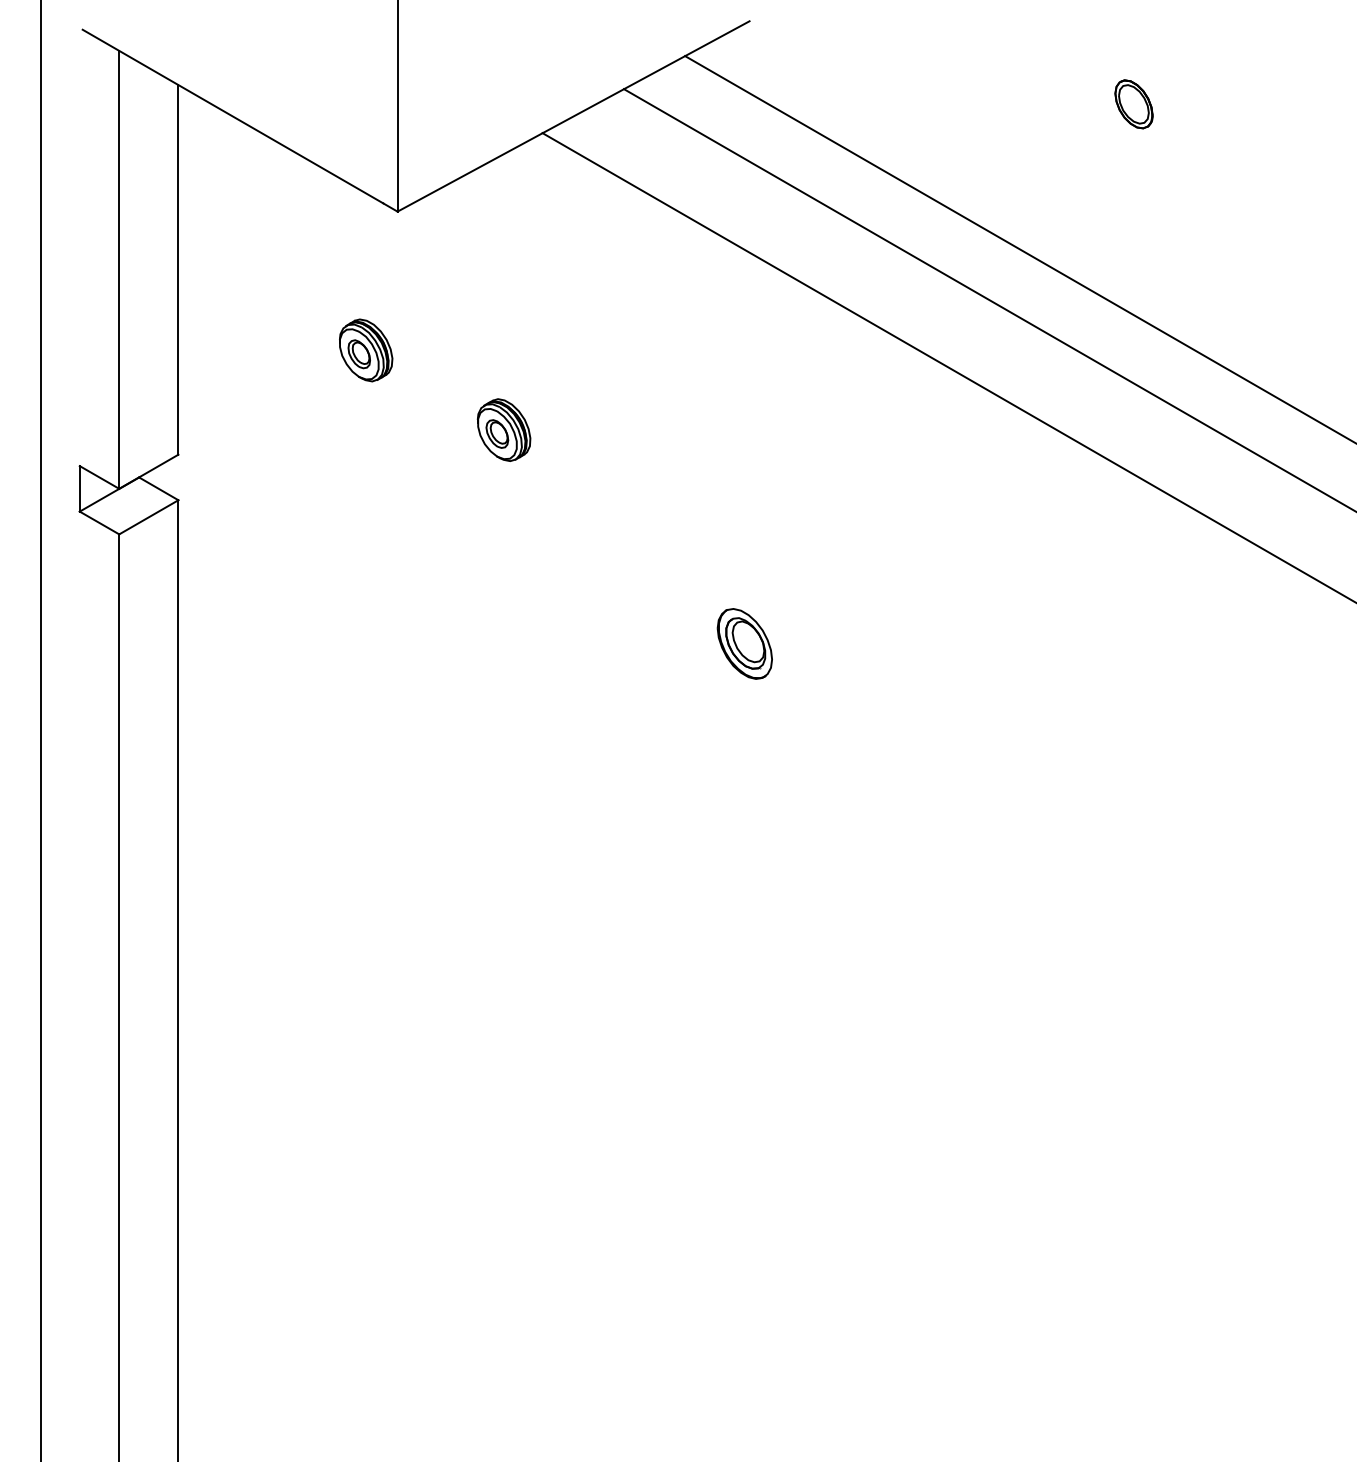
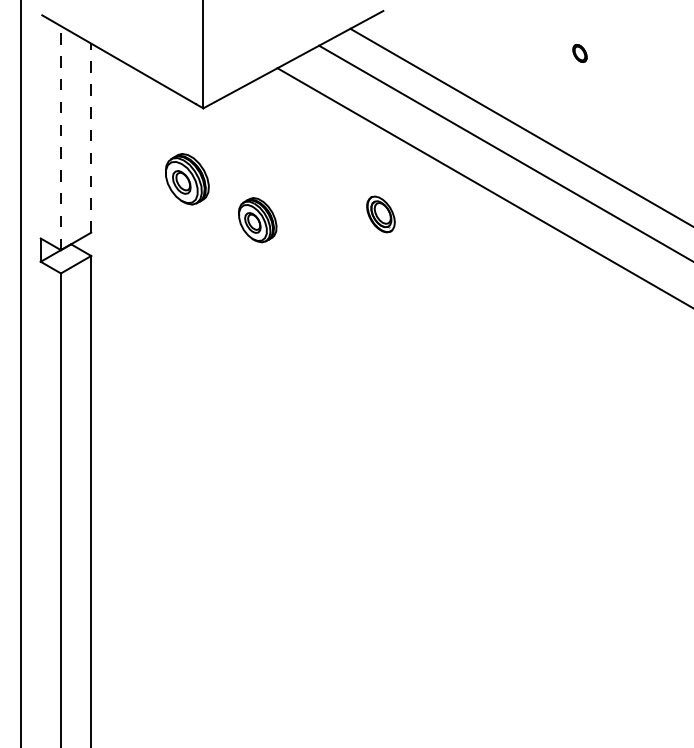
part: (1133, 104) -> (579, 53), size x0.7
line: (118, 270) -> (60, 138), solid -> dashed
line: (178, 270) -> (91, 138), solid -> dashed
part: (364, 350) -> (186, 179), size x1.6
part: (503, 428) -> (257, 219), size x1.4
part: (743, 643) -> (380, 214), moved

